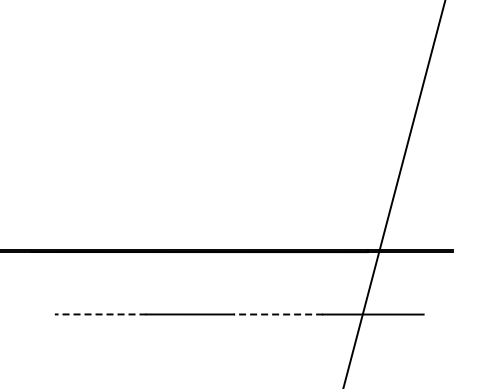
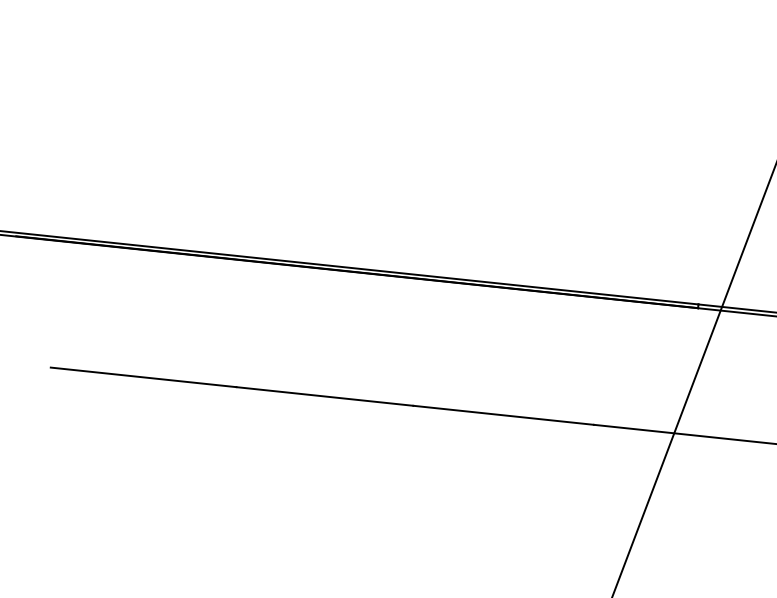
line: (100, 314) -> (143, 377), dashed -> solid
line: (278, 314) -> (503, 415), dashed -> solid

